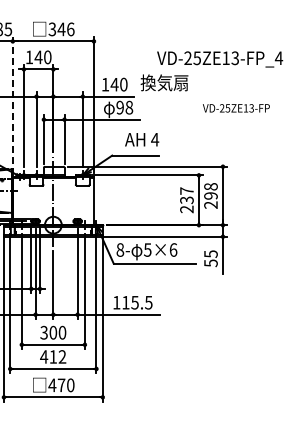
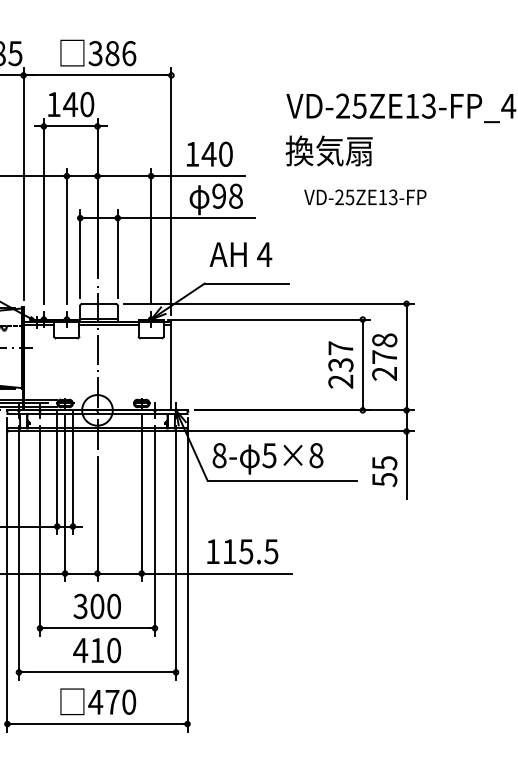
text: (61, 29) -> (112, 53), 346 -> 386
text: (164, 82) -> (329, 150), moved
line: (12, 100) -> (22, 183), dashed -> solid
text: (236, 108) -> (365, 197), moved
text: (142, 139) -> (241, 254), moved
text: (210, 195) -> (383, 356), 298 -> 278
text: (173, 249) -> (316, 454), 5×6 -> 5×8
text: (62, 356) -> (114, 649), 412 -> 410

